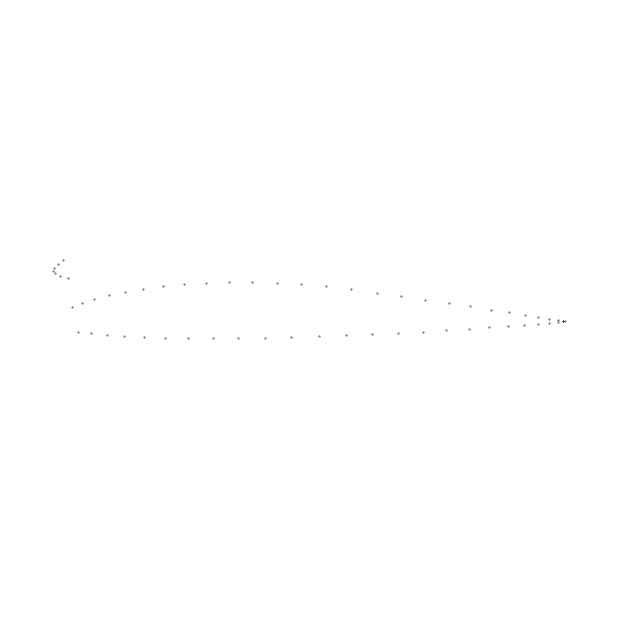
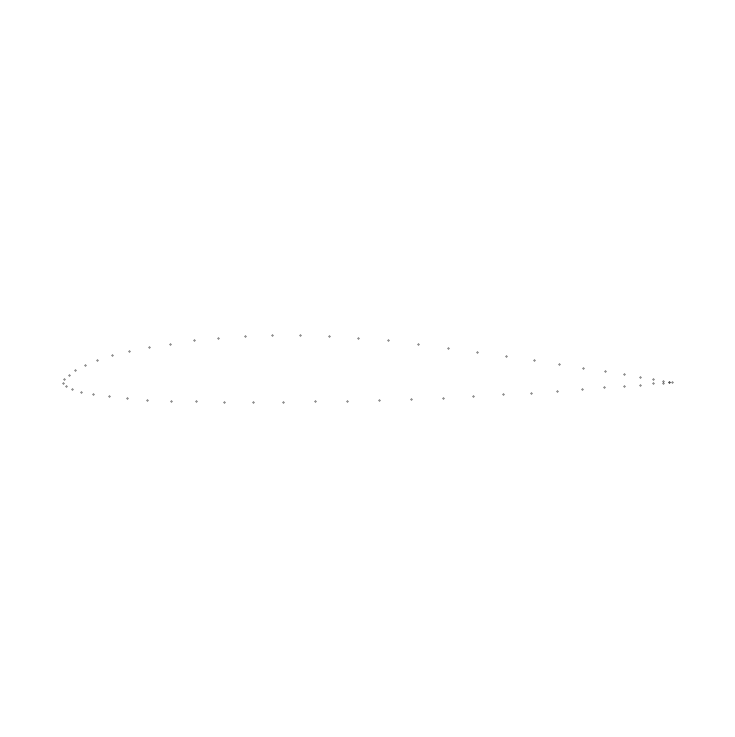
part: (60, 269) -> (72, 381), moved

